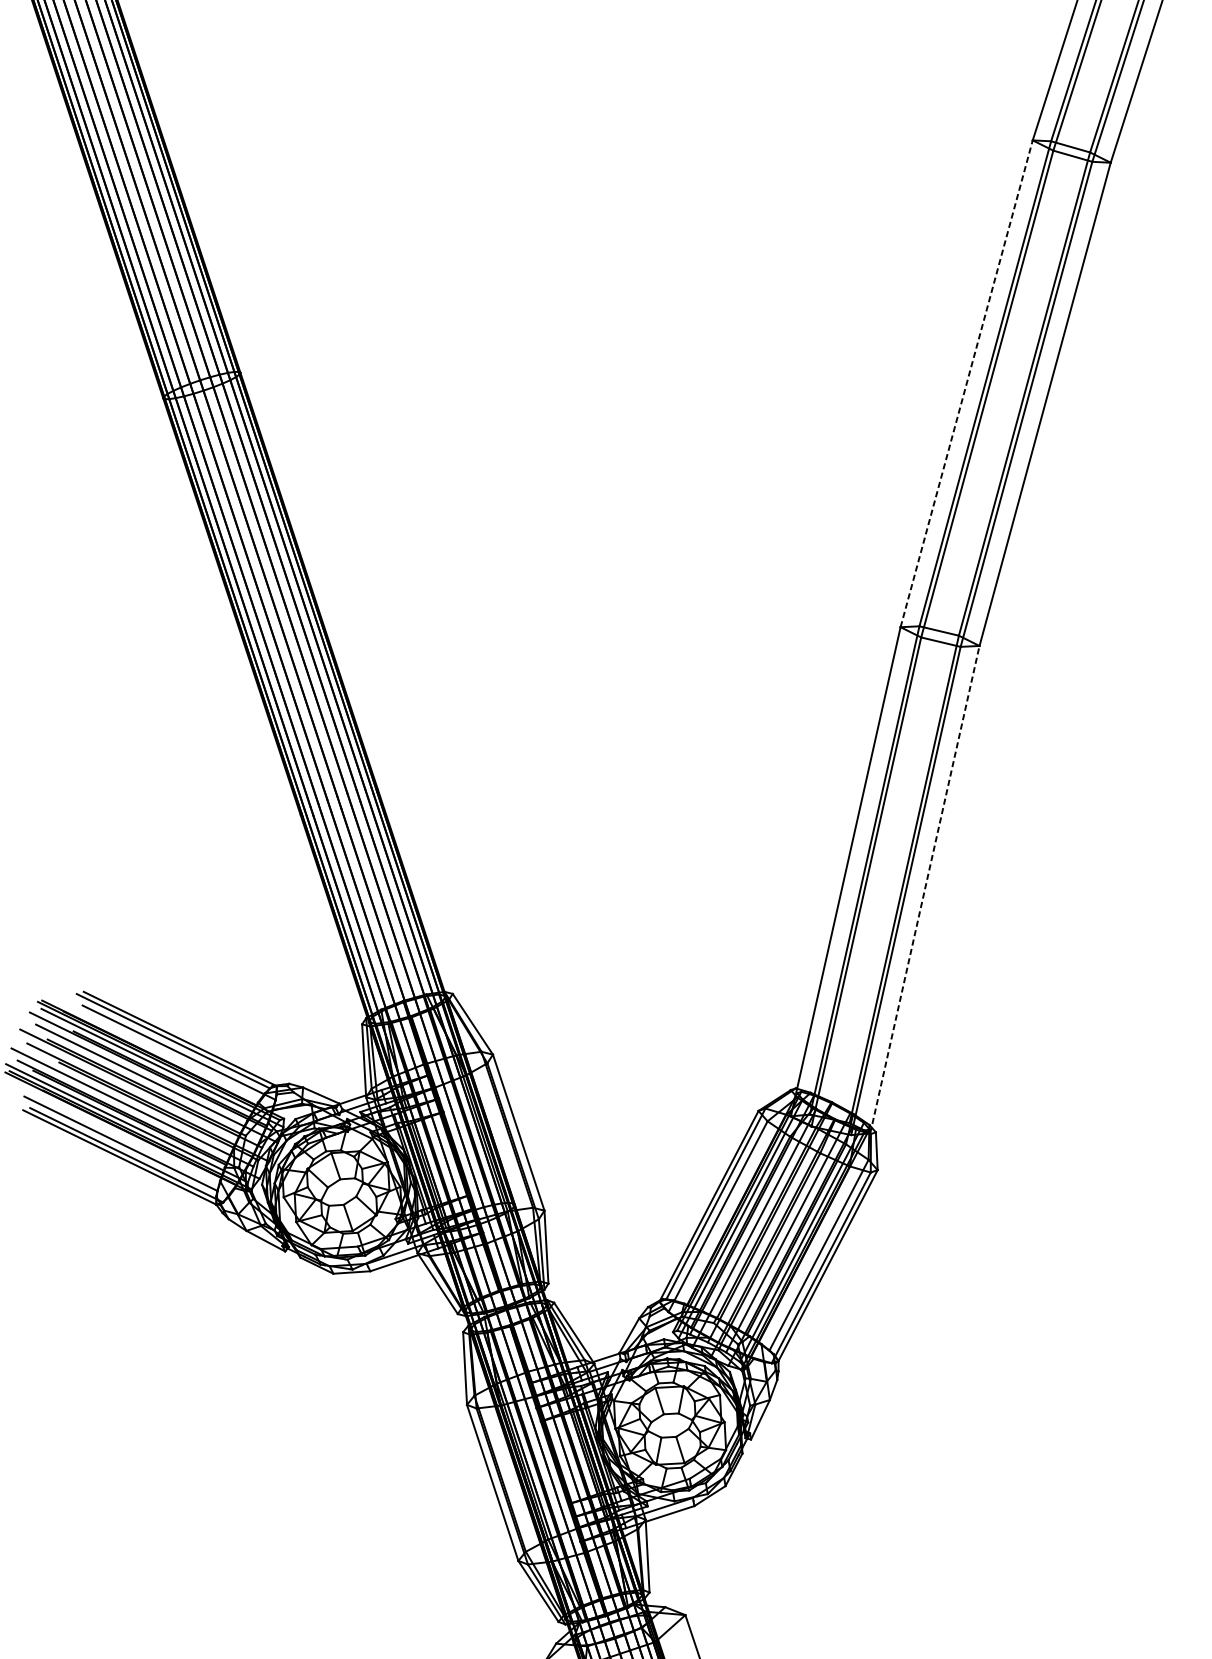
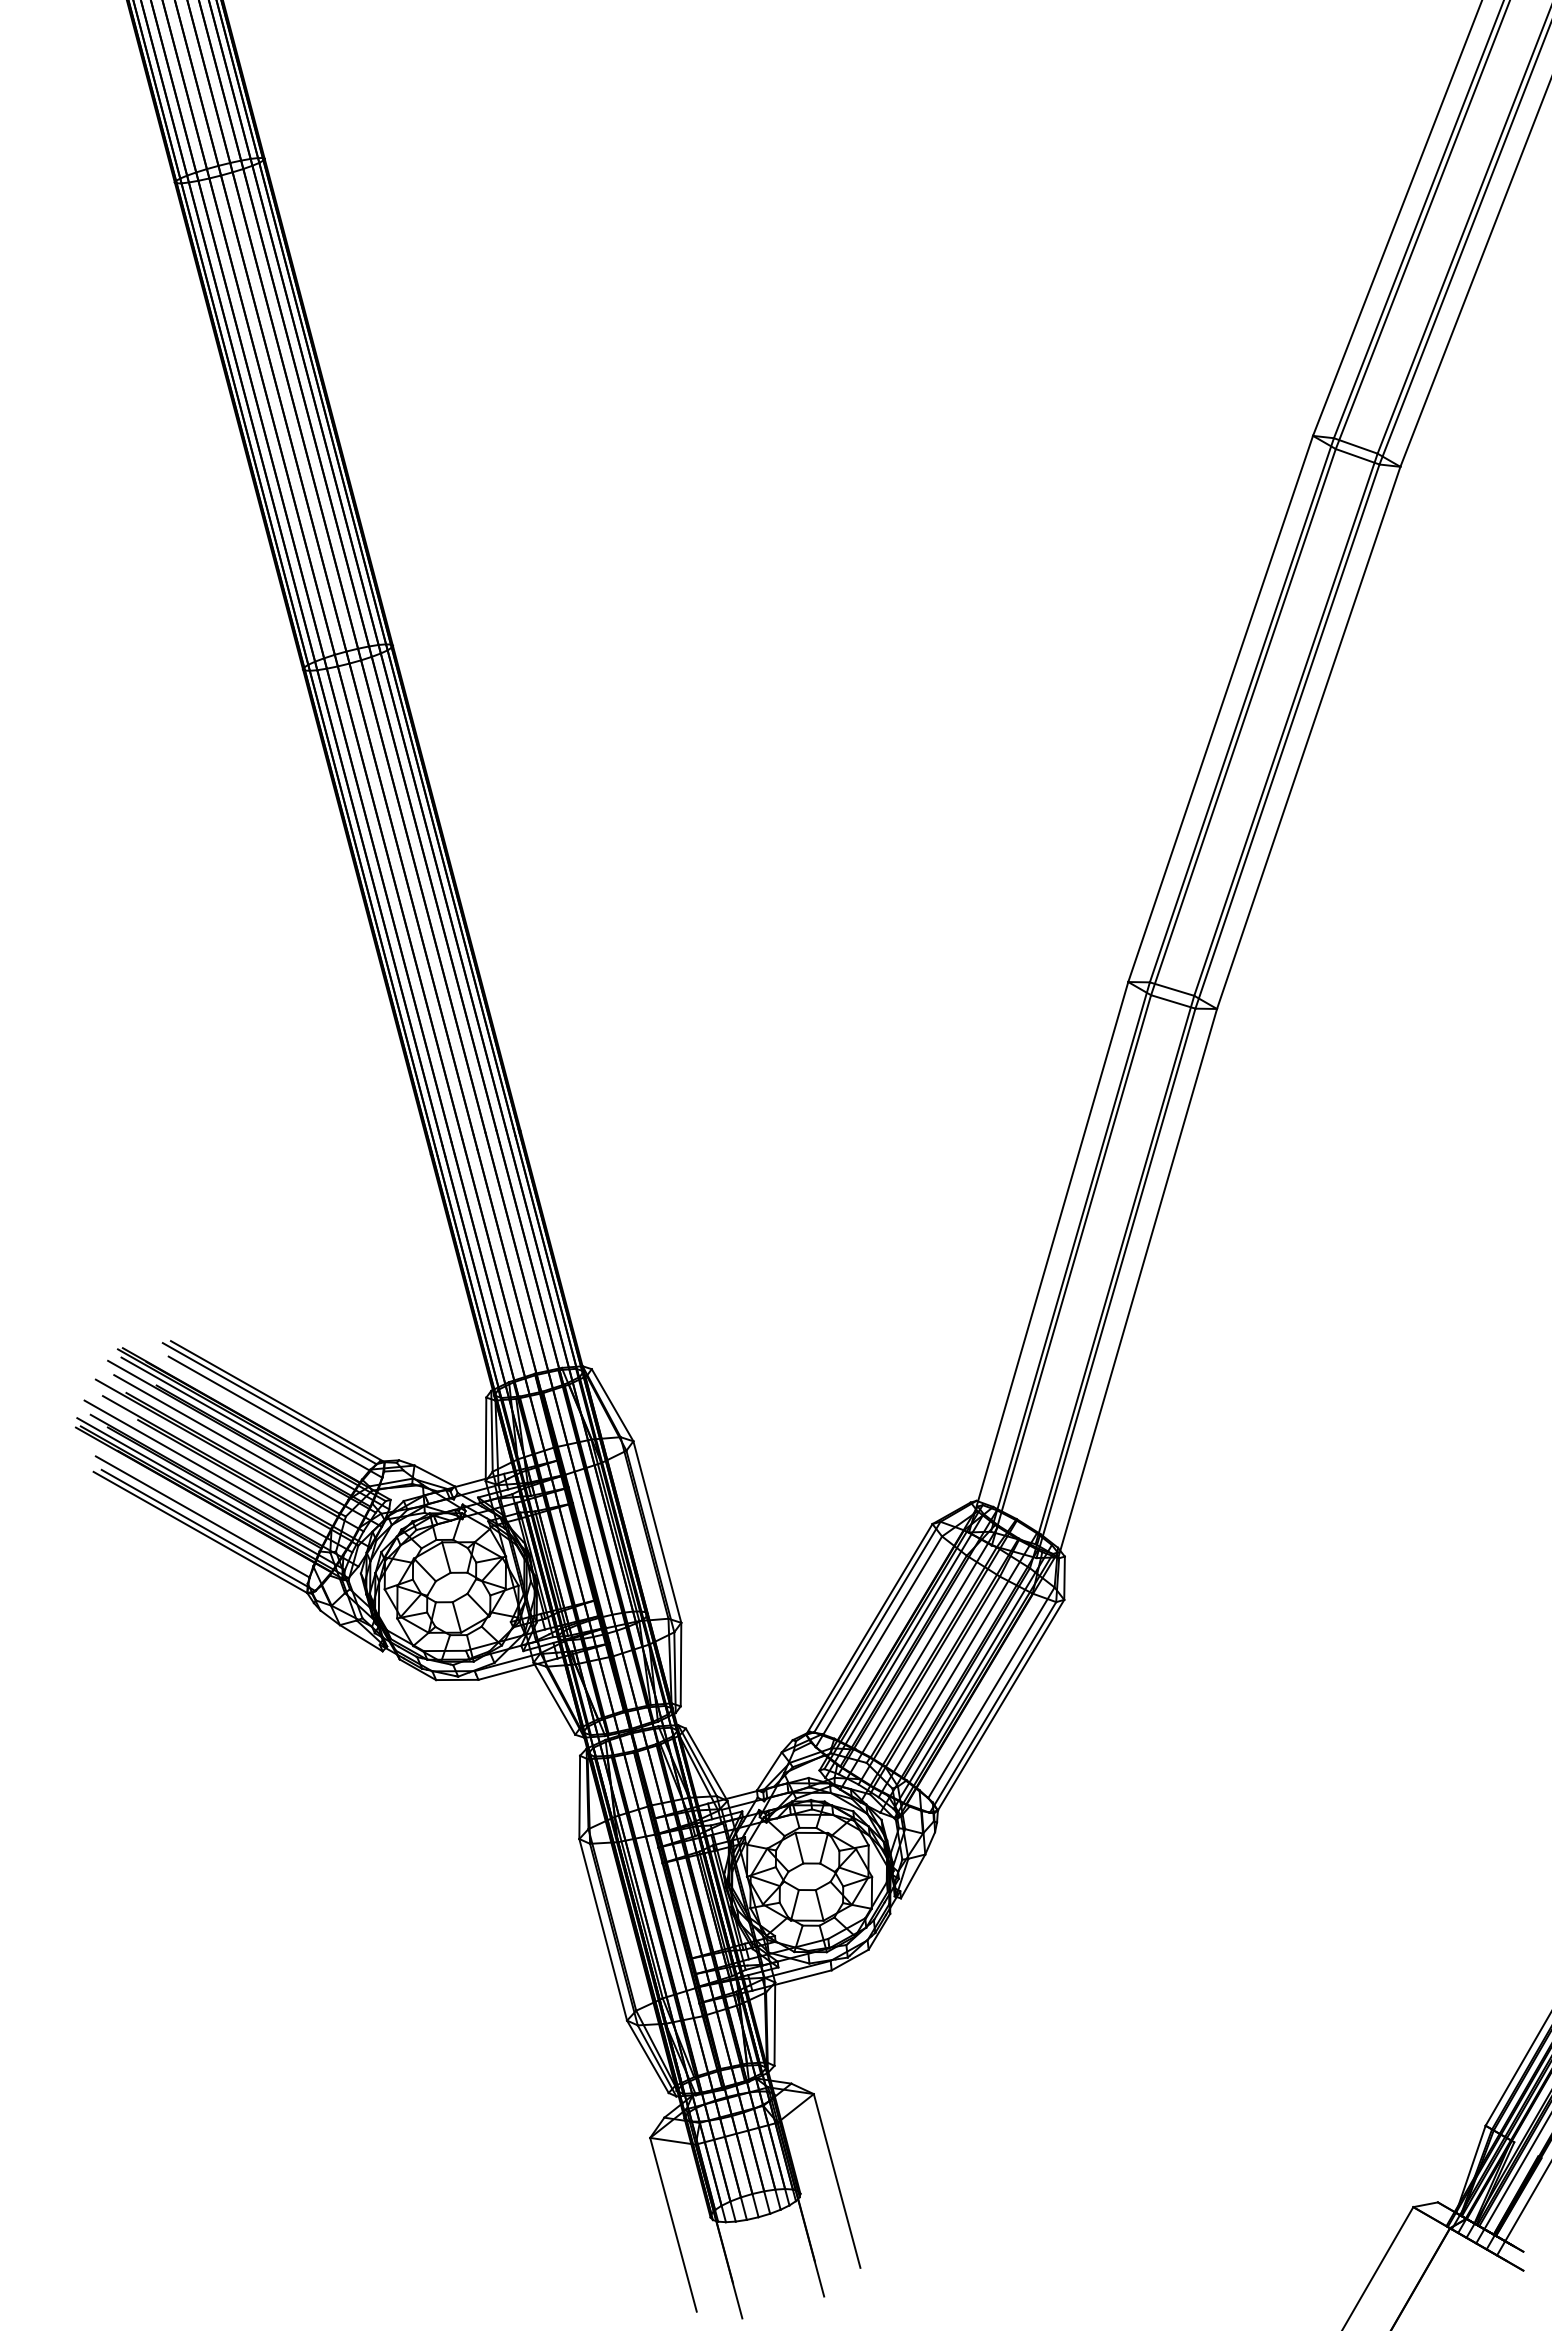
line: (966, 383) -> (1220, 708), dashed -> solid
line: (924, 889) -> (1137, 1282), dashed -> solid

